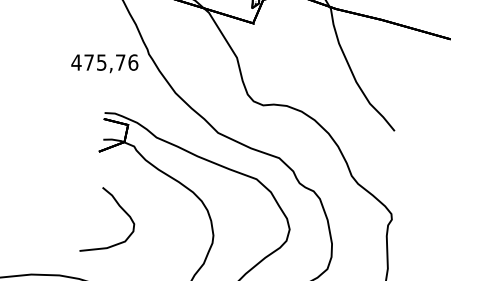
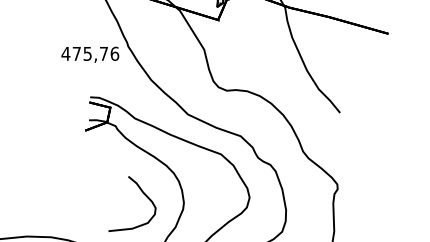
curve: (118, 207) -> (142, 193), moved

